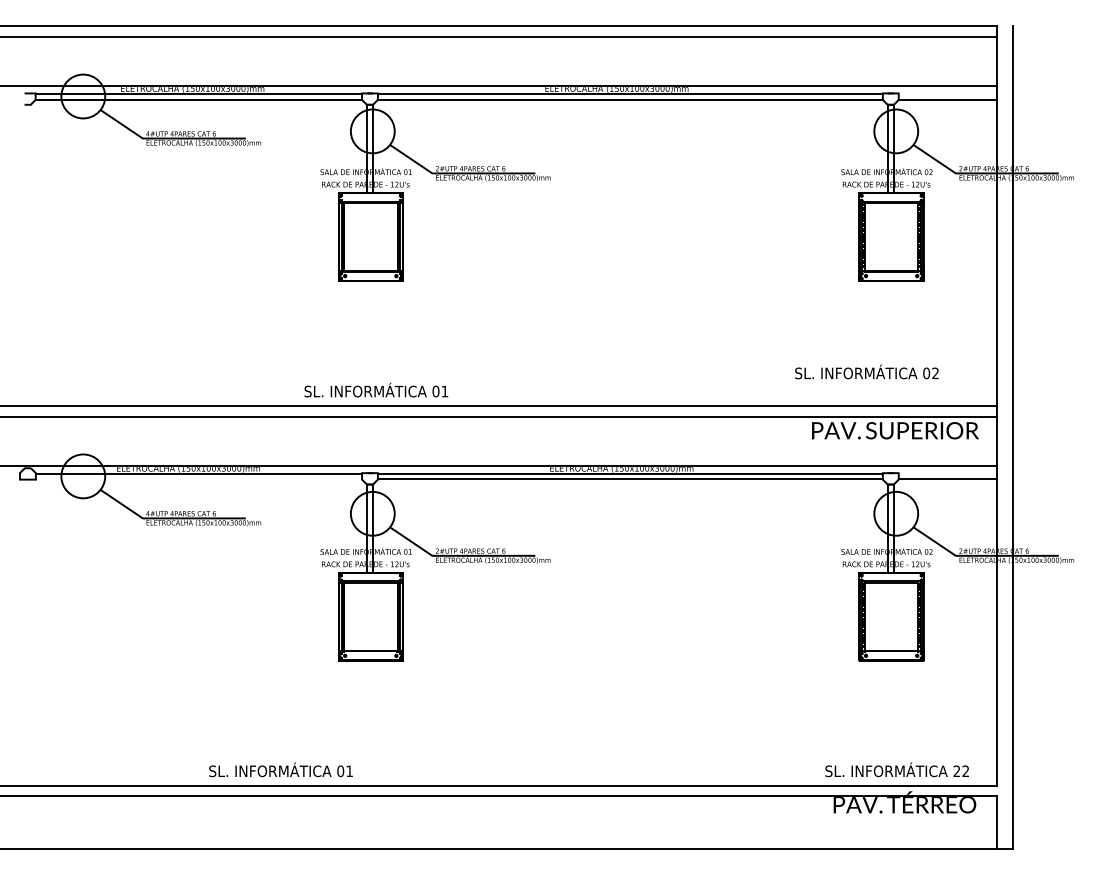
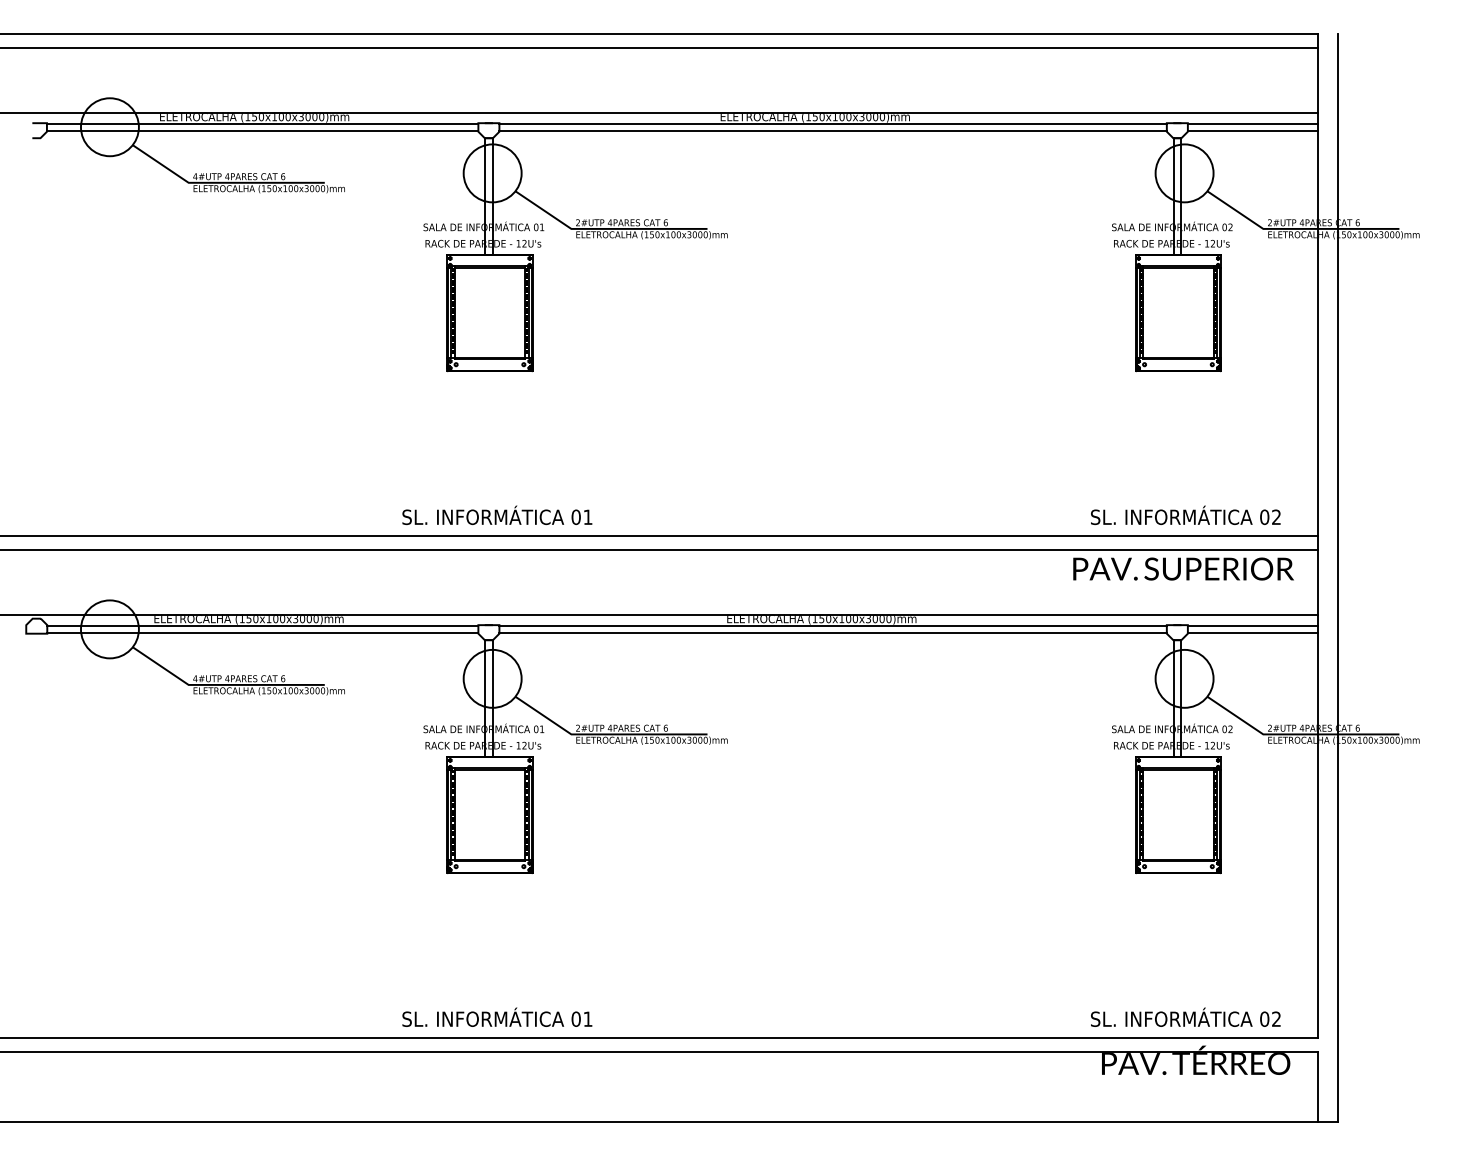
line: (947, 93) -> (1252, 123), added
text: (866, 372) -> (1185, 515), moved
line: (947, 473) -> (1252, 625), added
line: (198, 479) -> (262, 633), added
text: (281, 769) -> (497, 1016), moved
text: (956, 770) -> (1264, 1018), 22 -> 02

